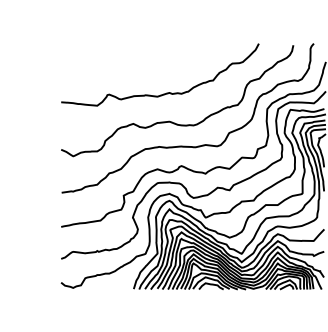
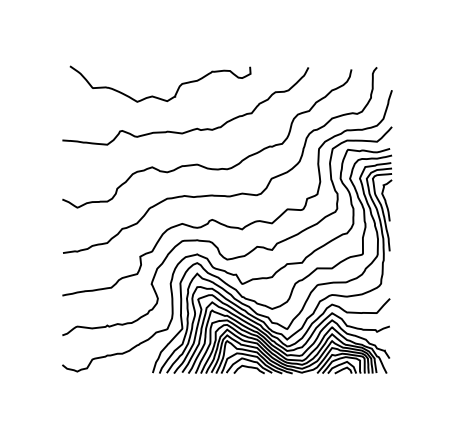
curve: (136, 67) -> (156, 96), added

